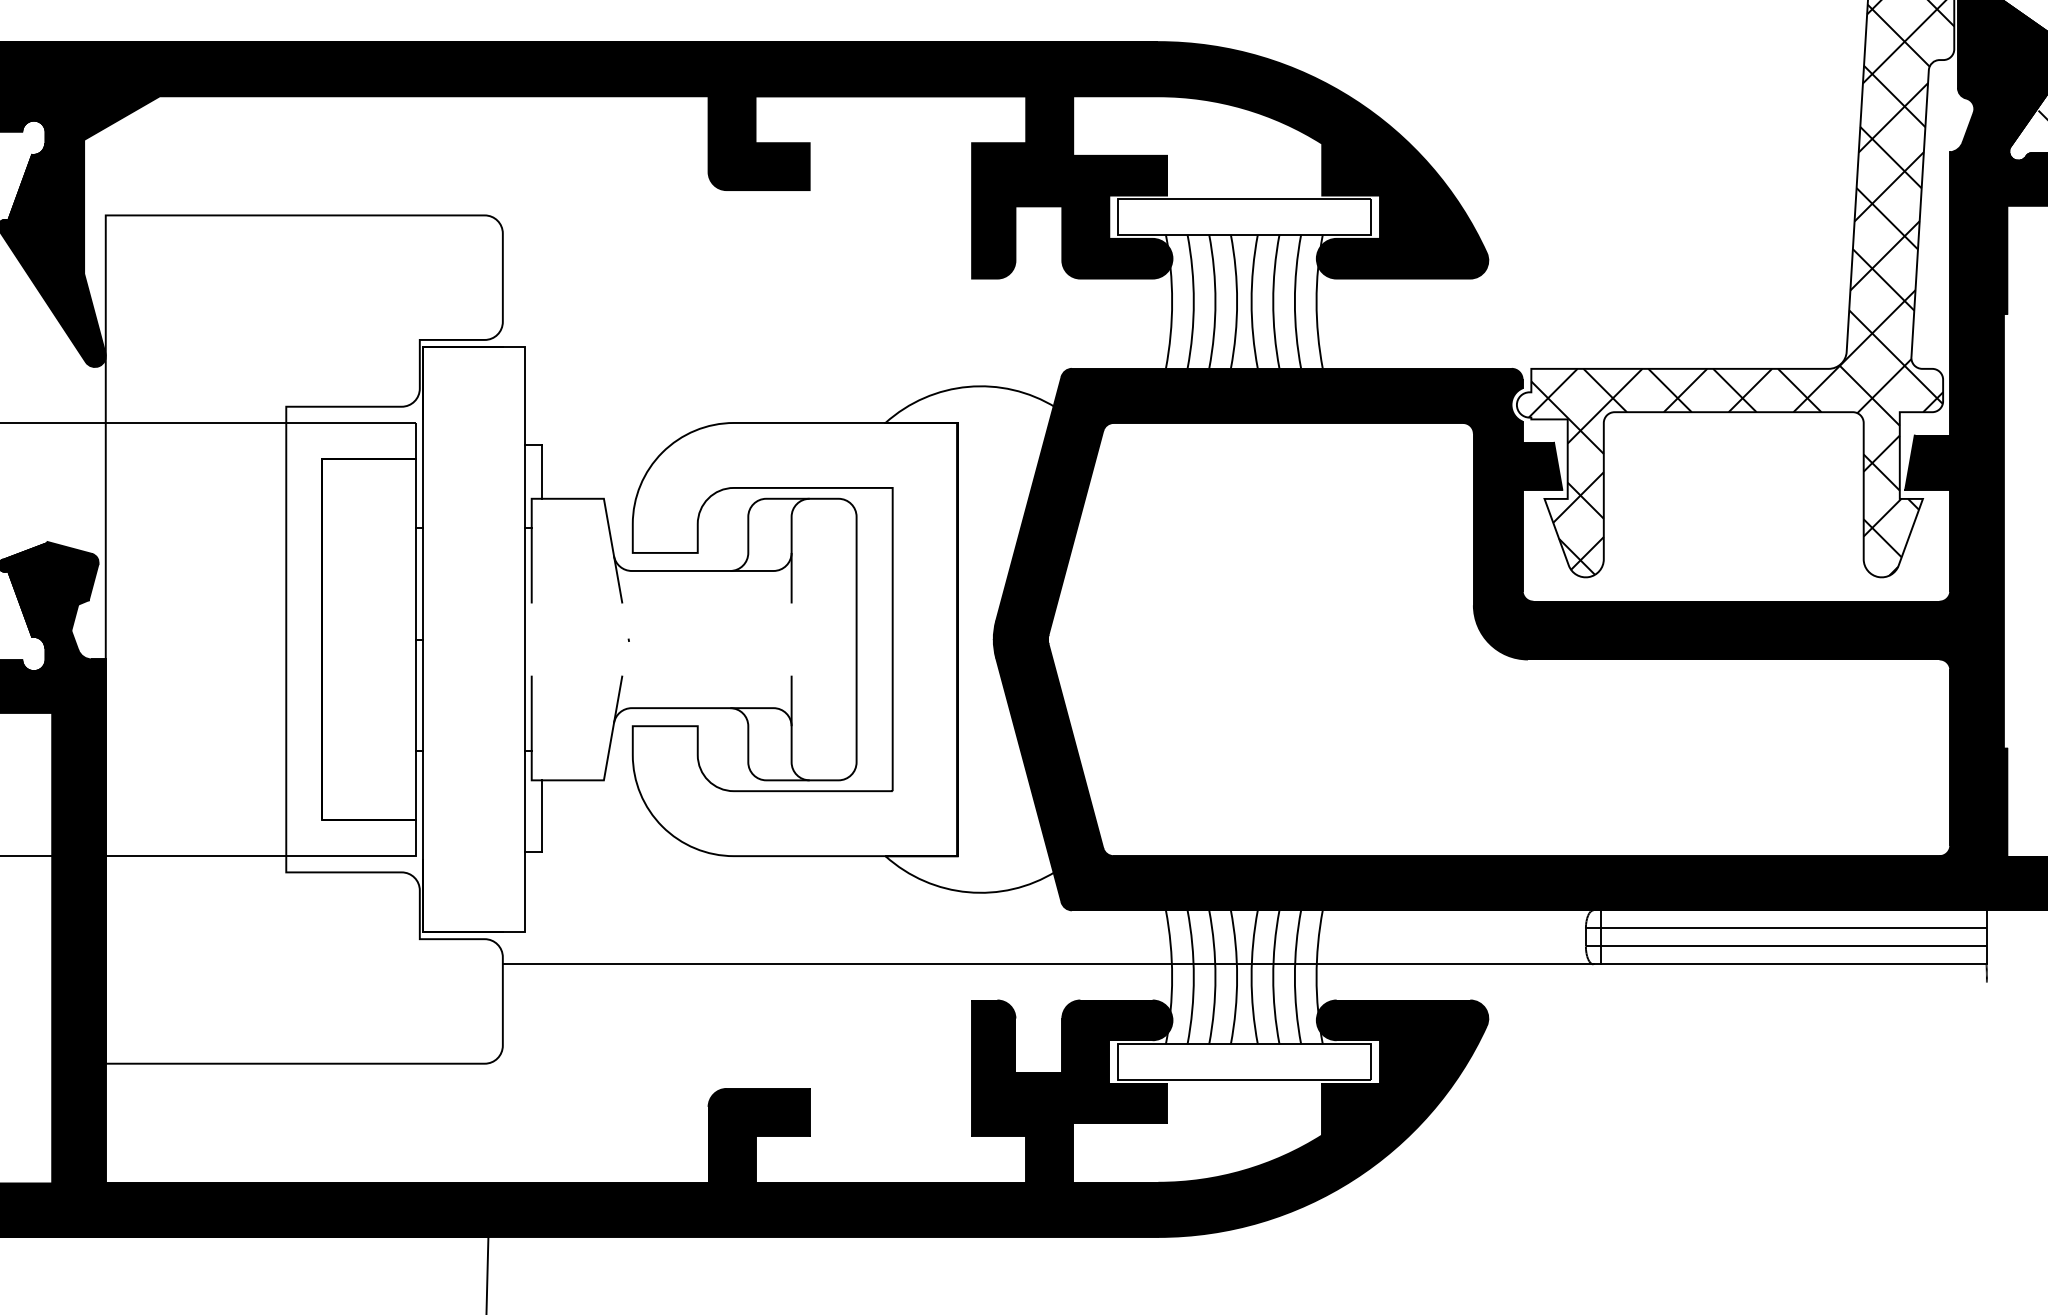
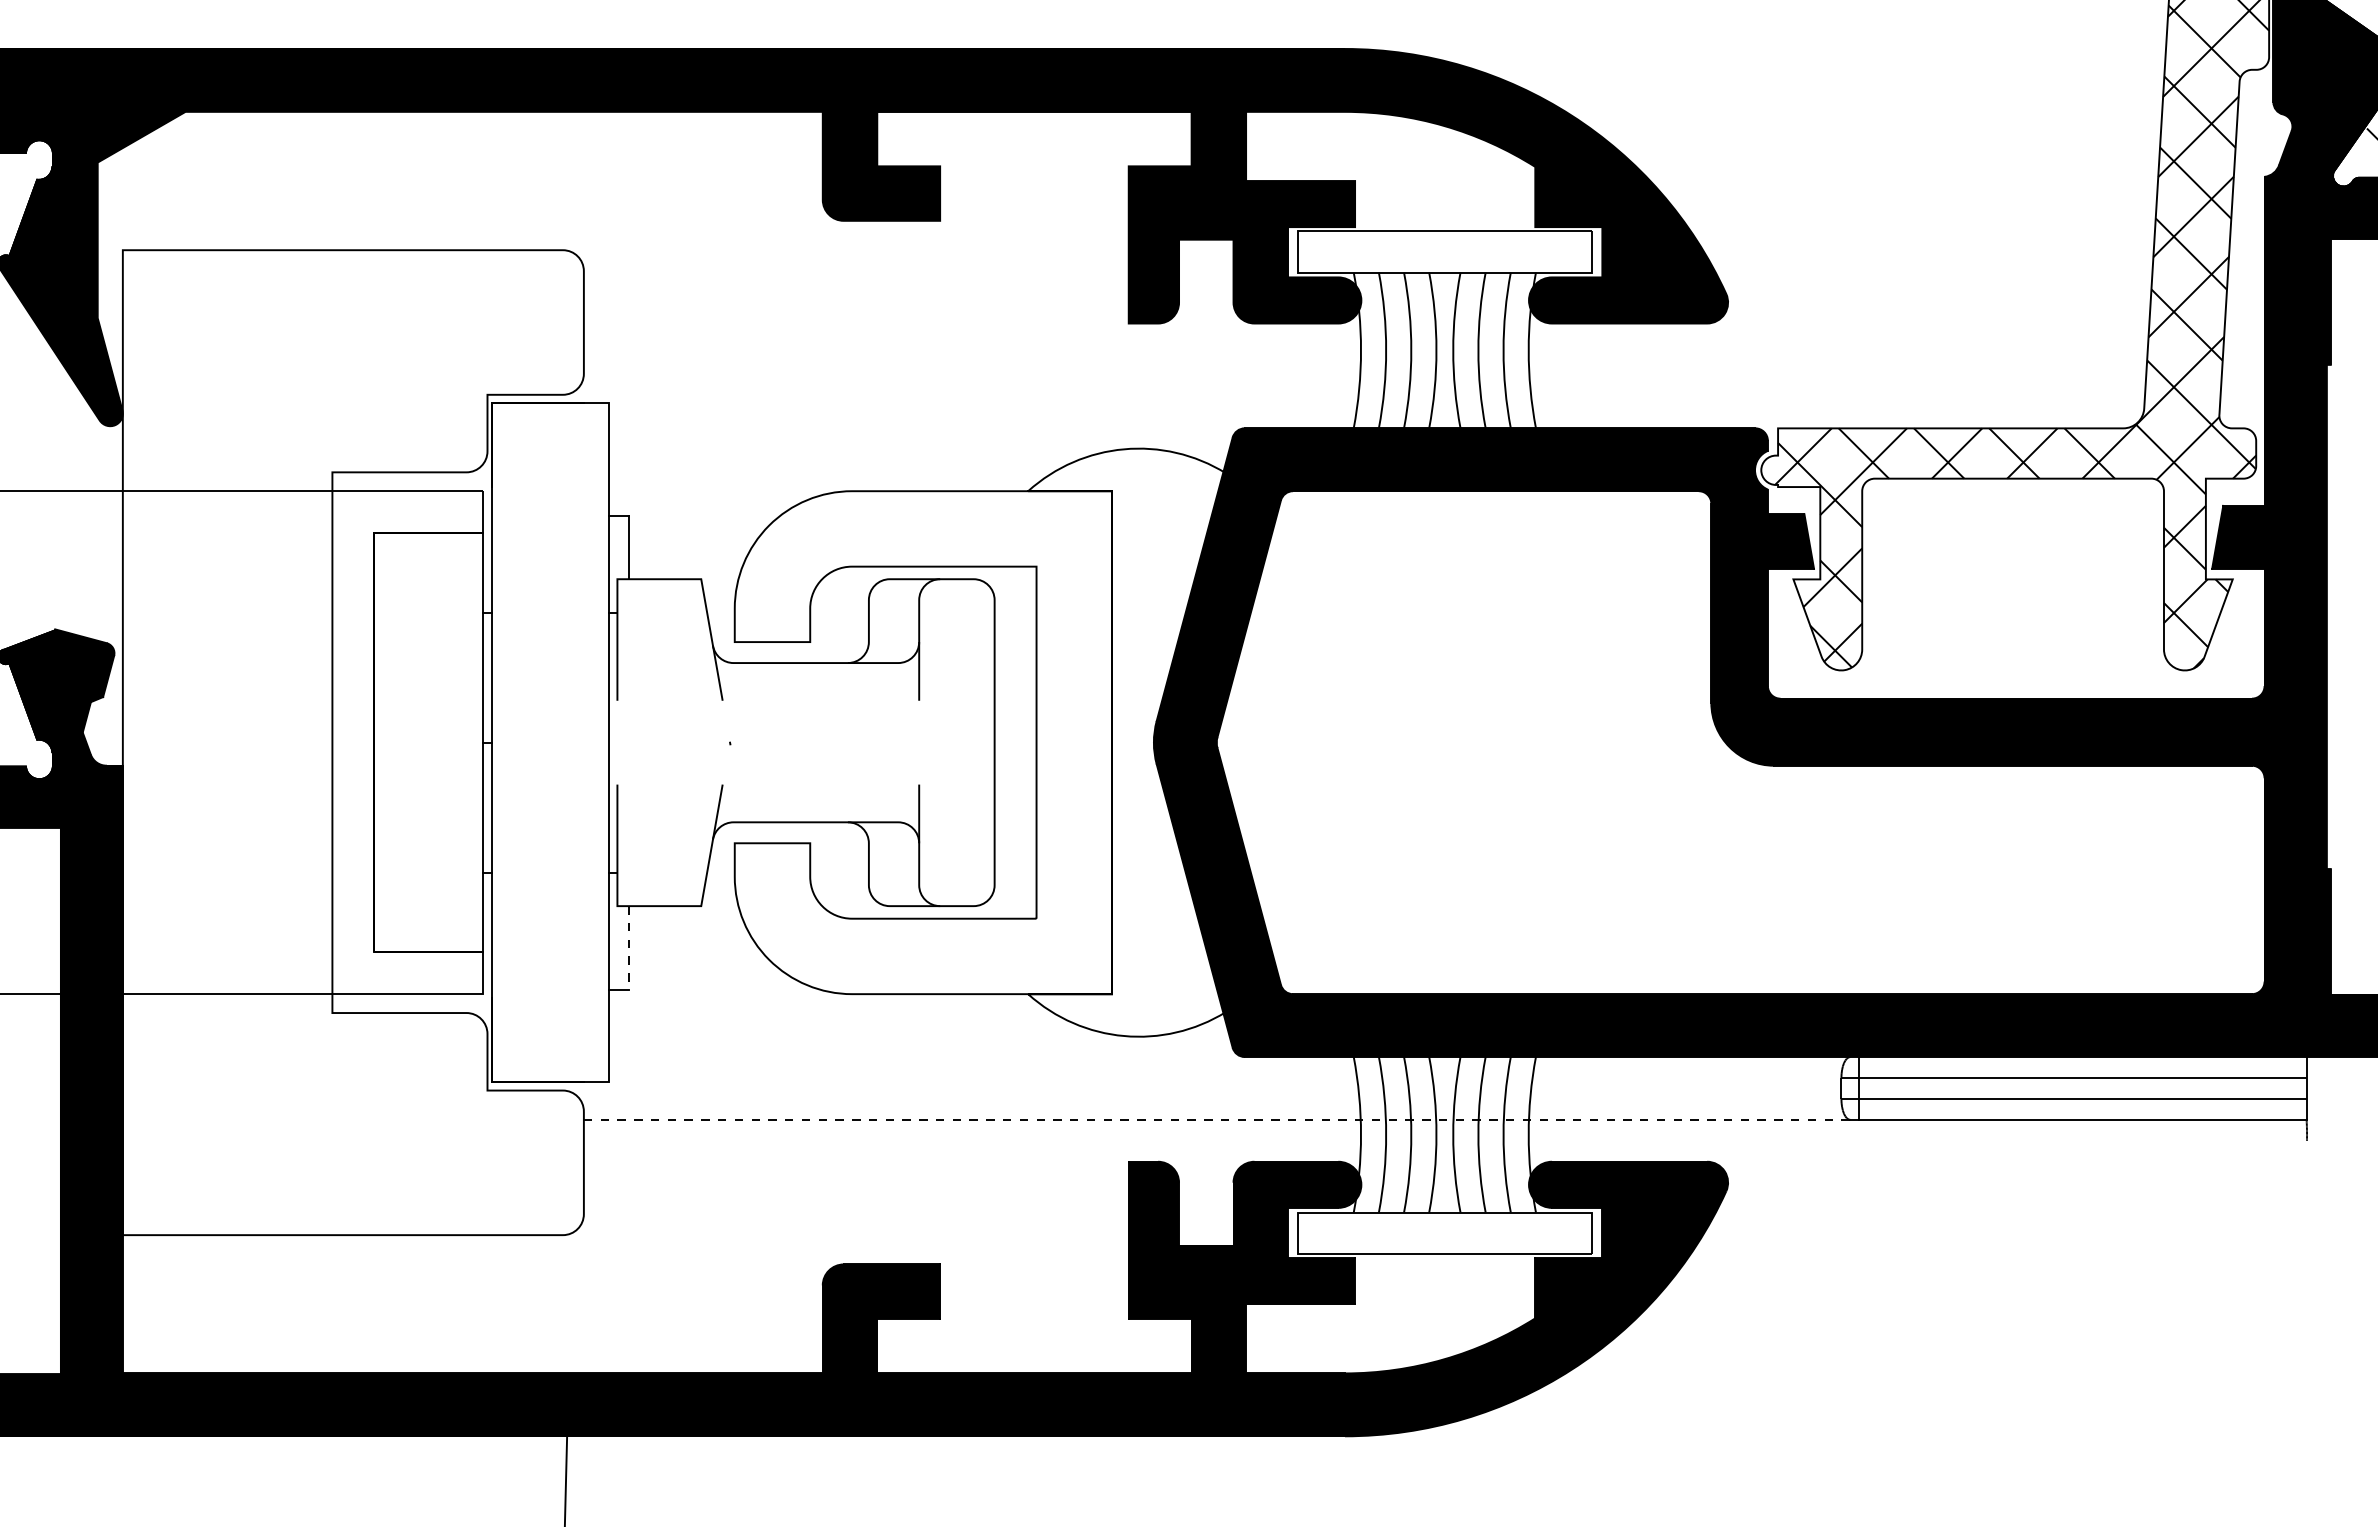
line: (541, 816) -> (628, 948), solid -> dashed
line: (1048, 964) -> (1217, 1119), solid -> dashed

